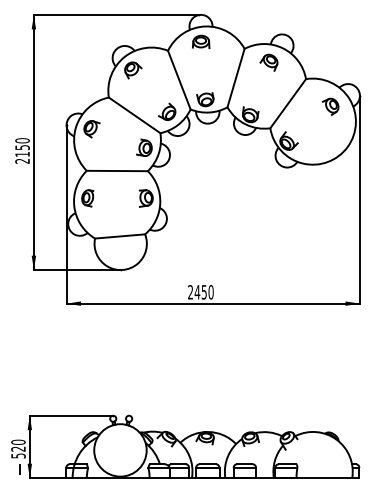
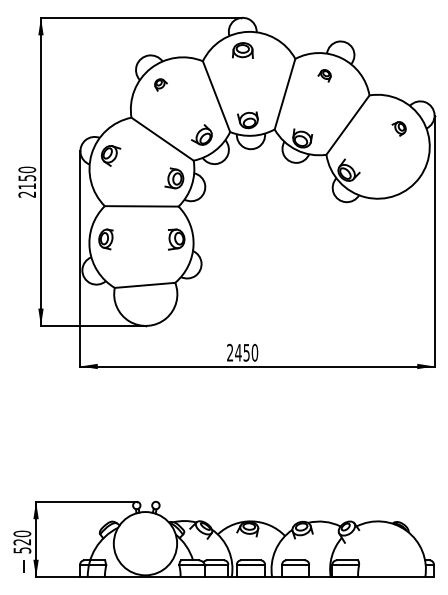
part: (268, 62) -> (324, 75), size x0.6
part: (132, 70) -> (160, 84), size x0.6
part: (330, 106) -> (398, 128), size x0.7

